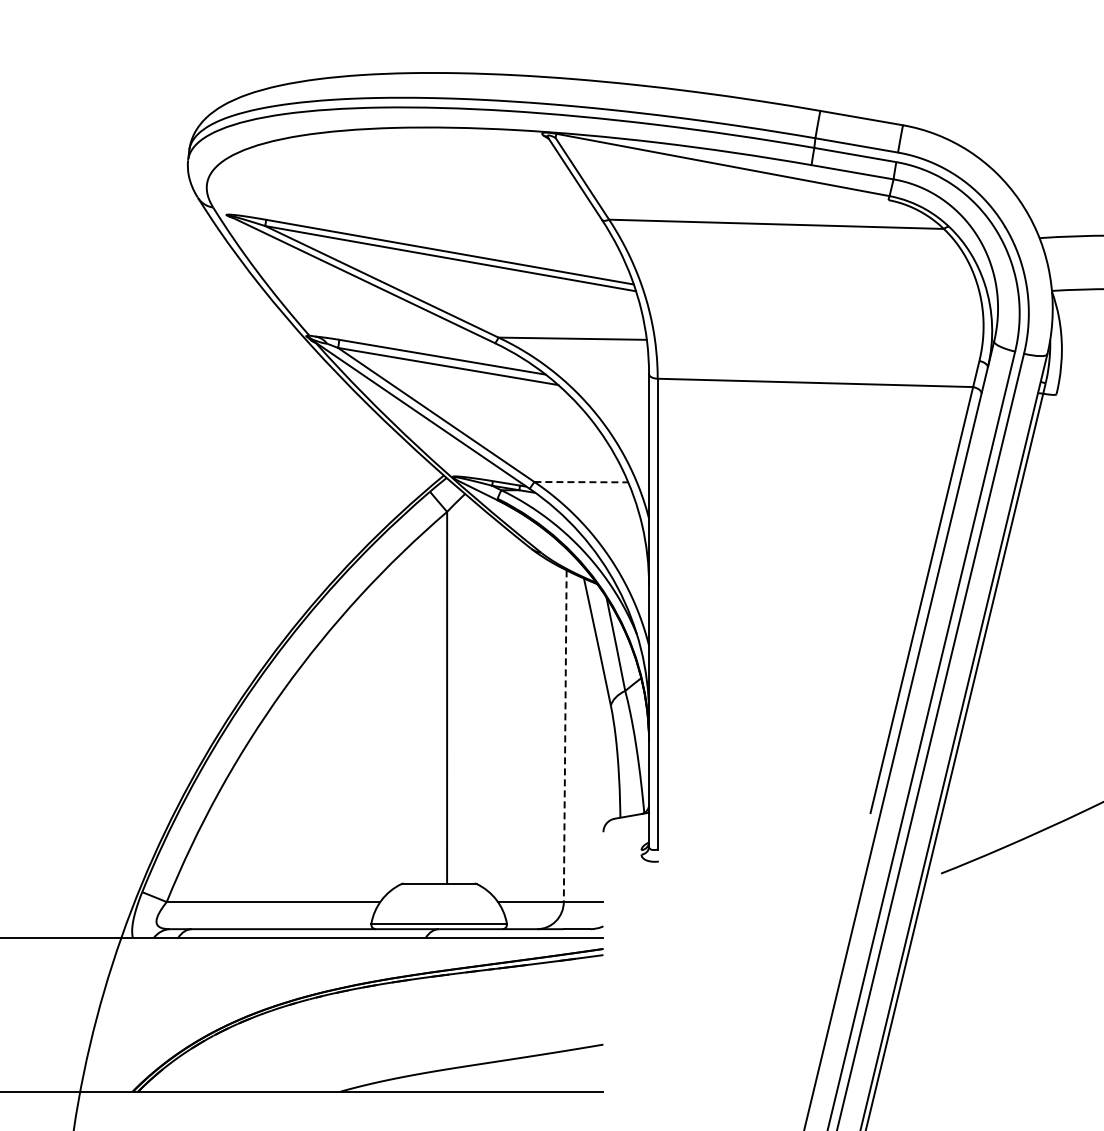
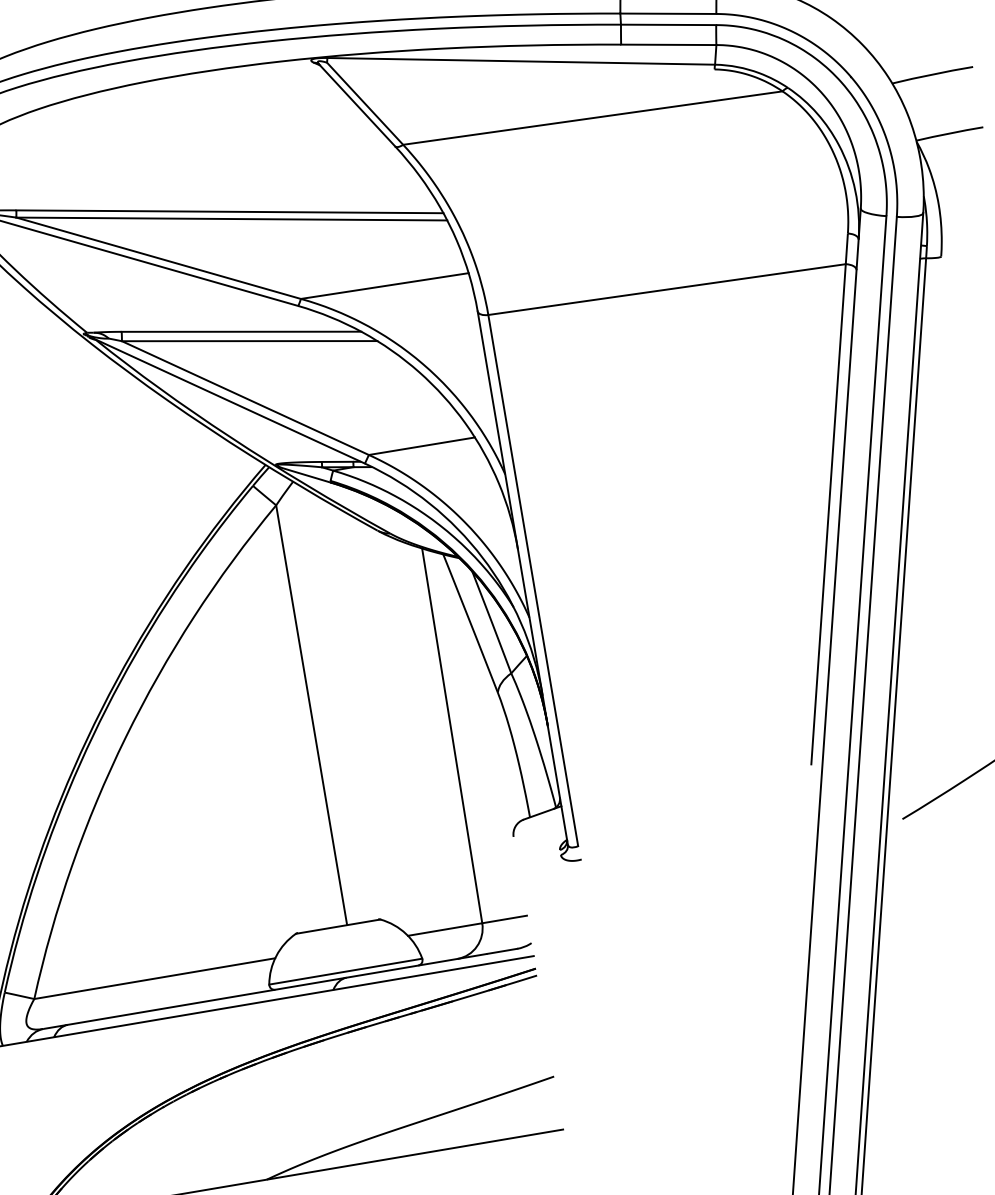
line: (581, 482) -> (422, 446), dashed -> solid
line: (565, 736) -> (452, 736), dashed -> solid

